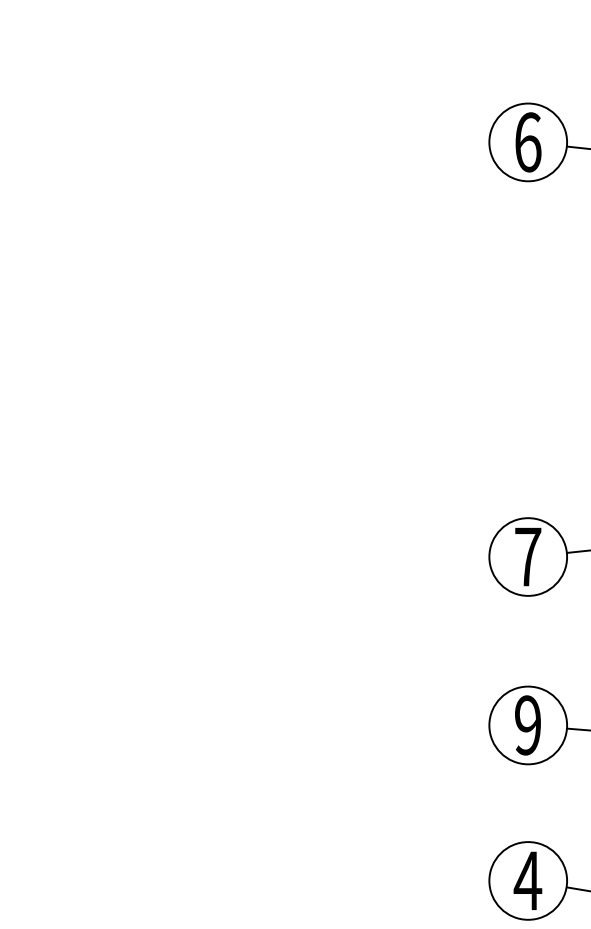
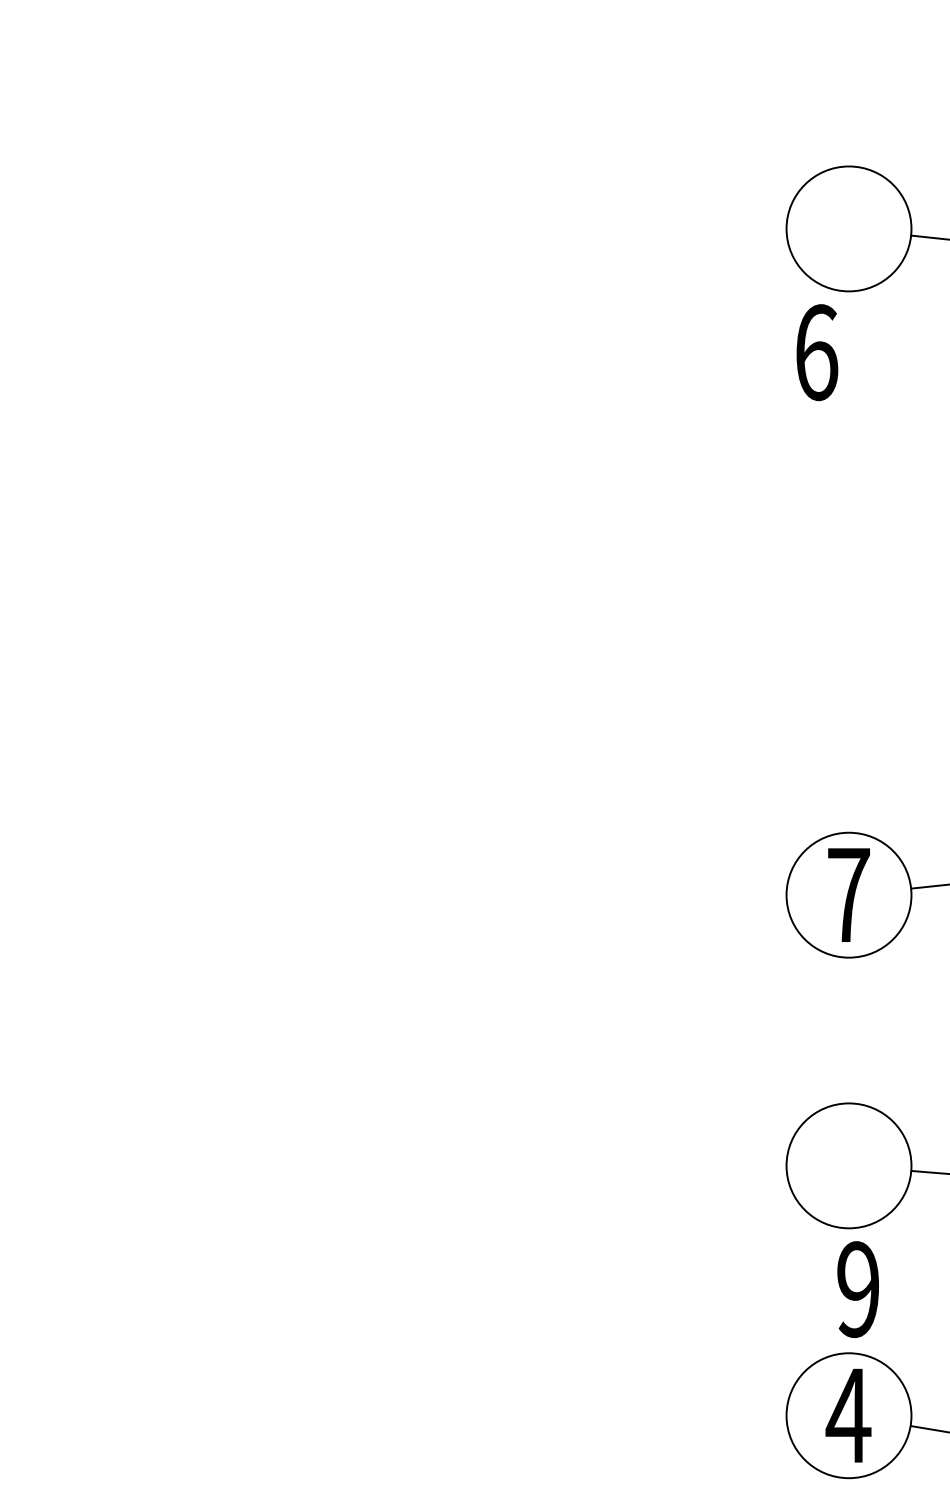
text: (528, 142) -> (817, 352), moved
text: (527, 725) -> (857, 1289), moved

